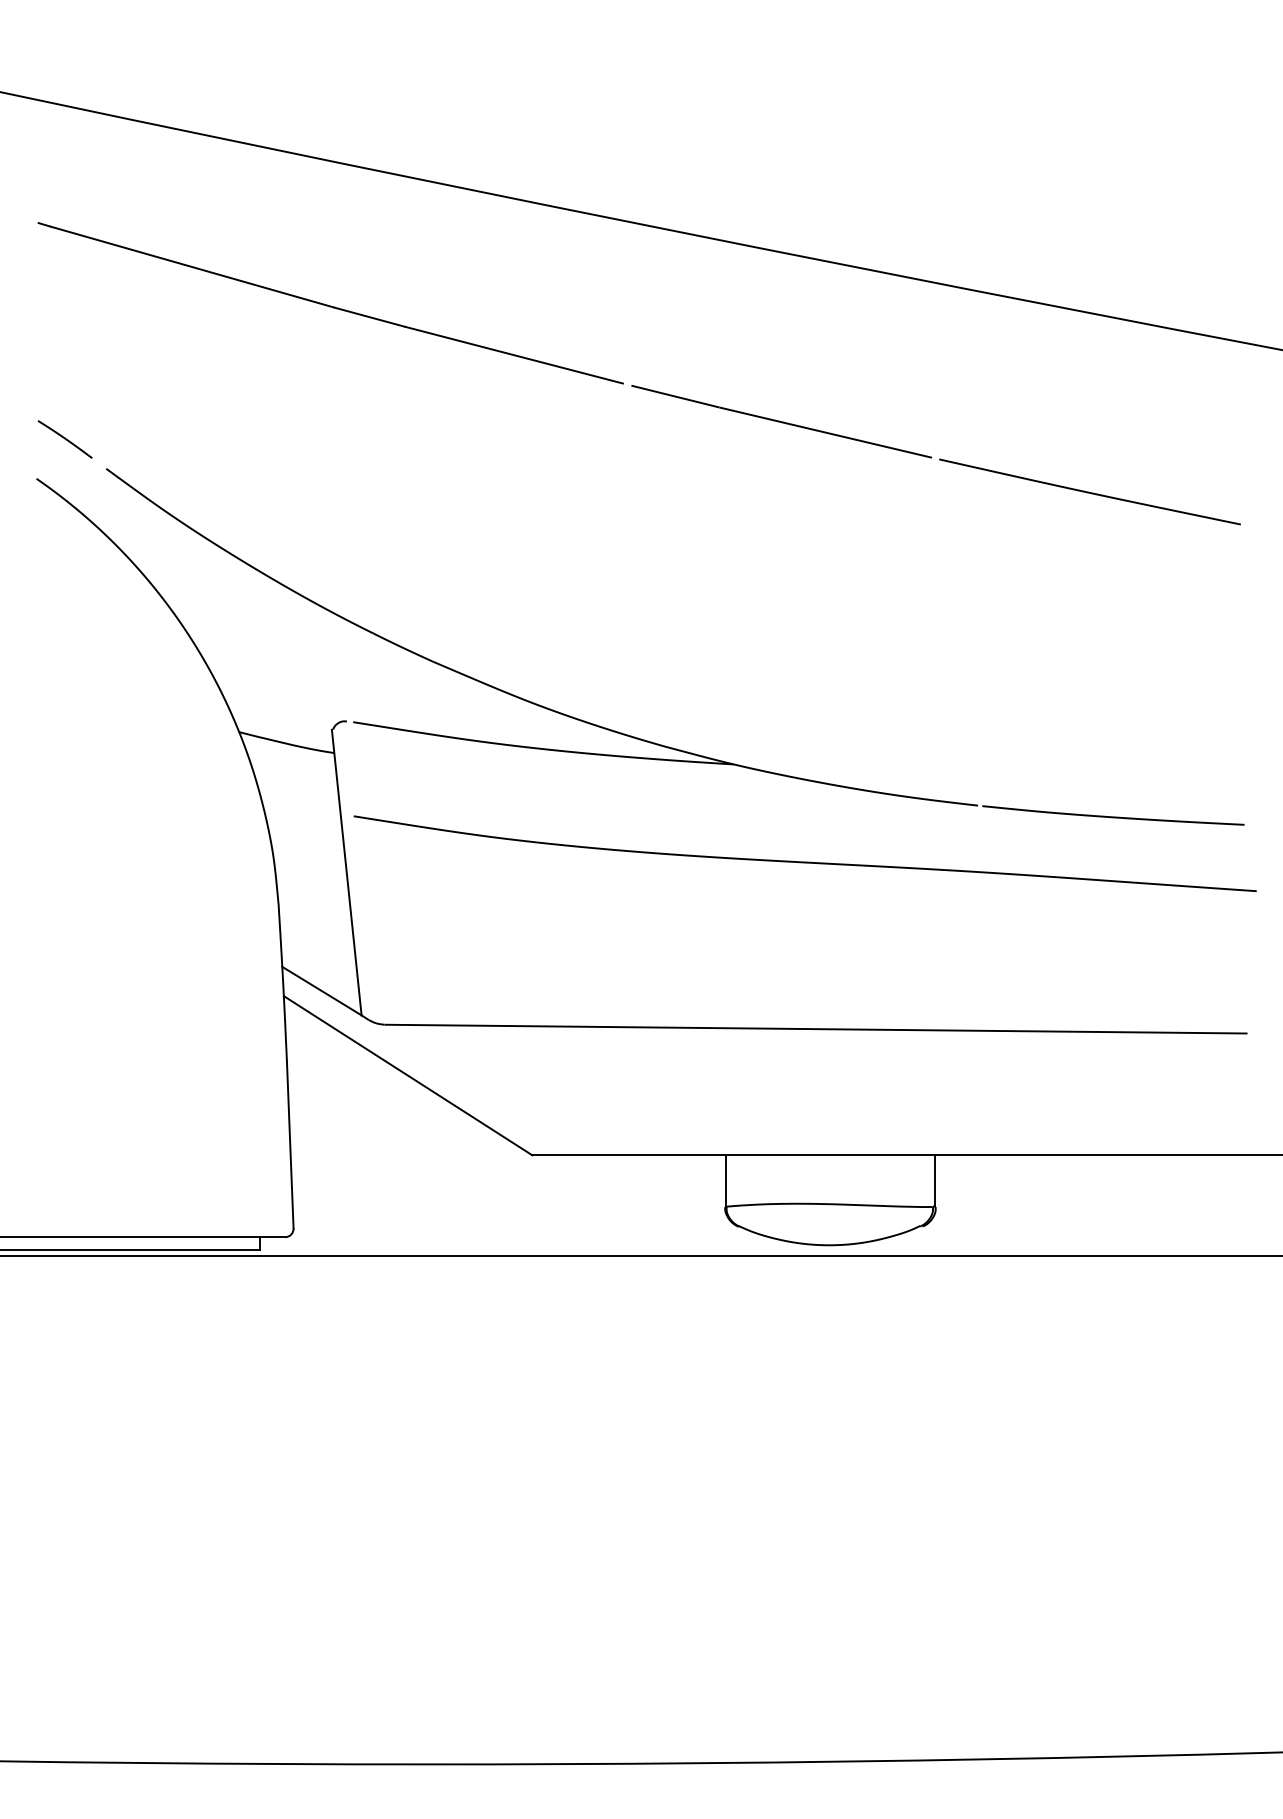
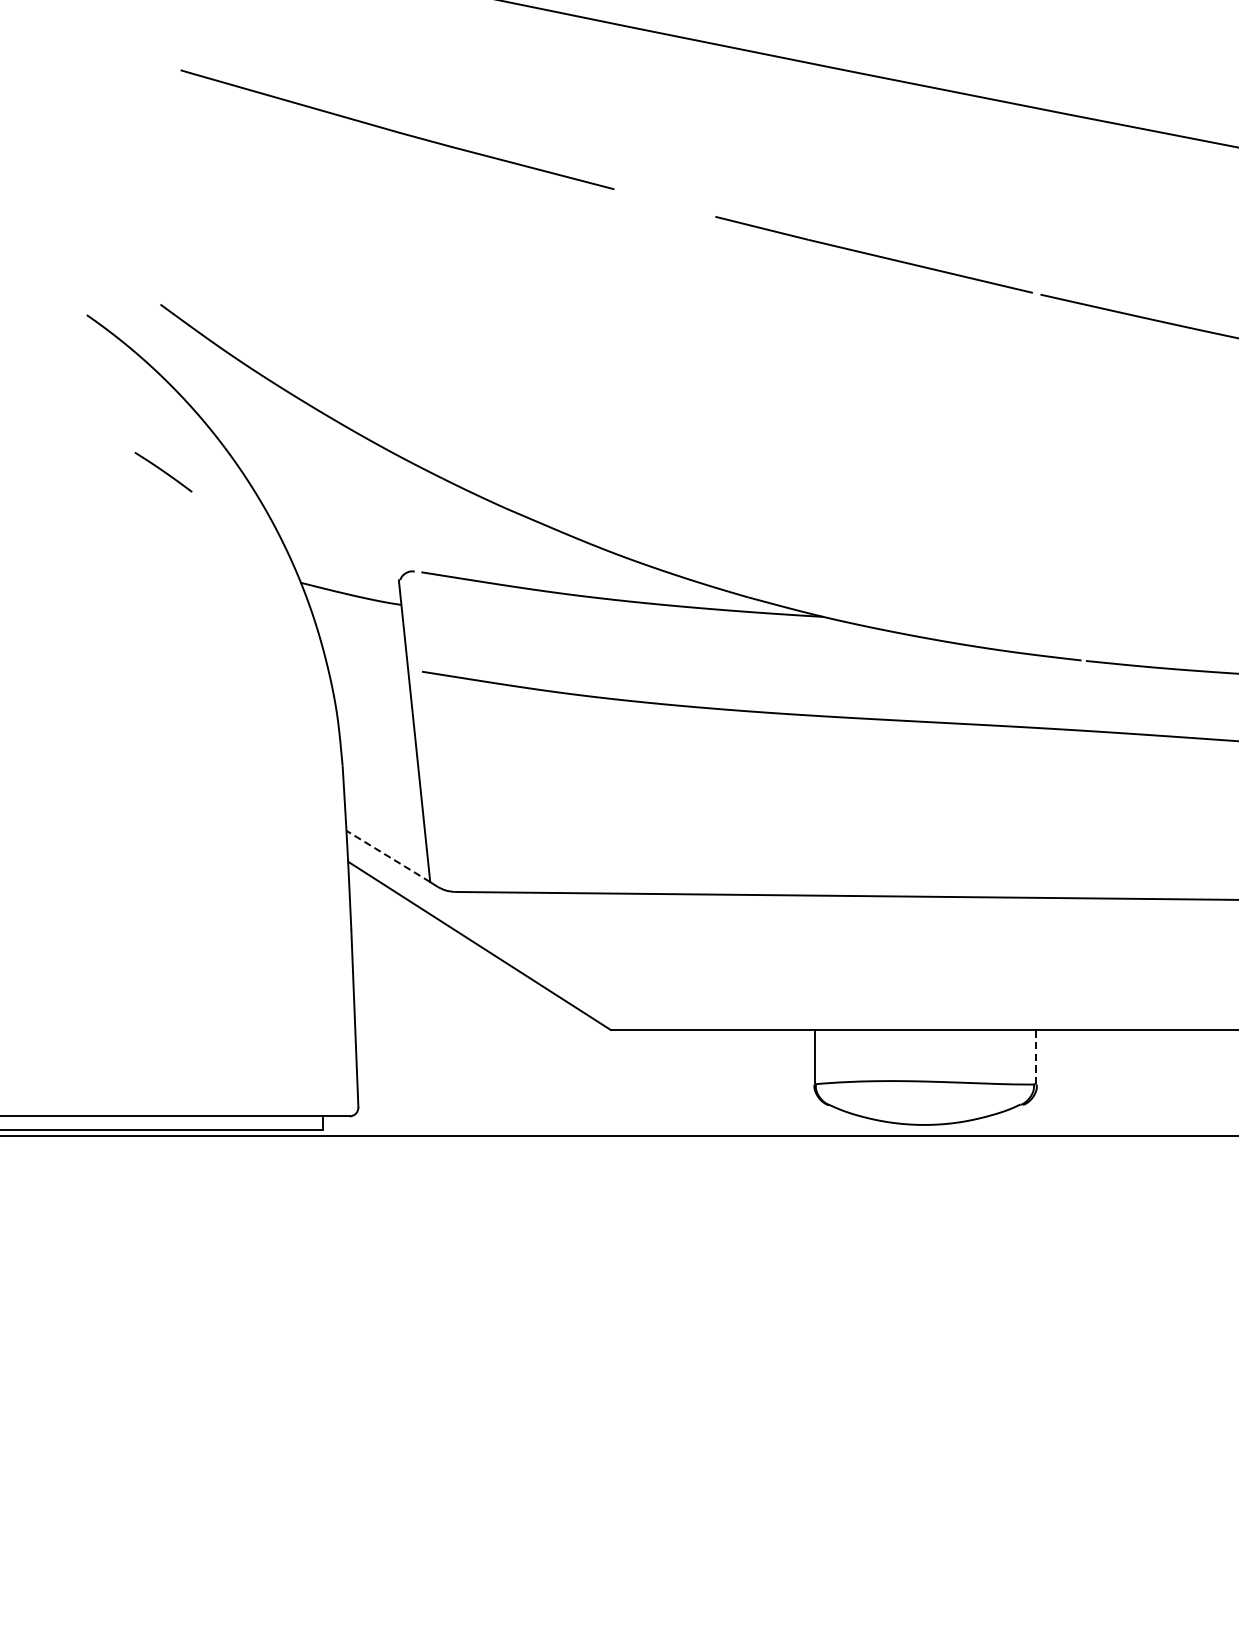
part: (330, 303) -> (397, 129), size x0.7
line: (64, 439) -> (162, 472), moved
line: (321, 990) -> (387, 855), solid -> dashed
line: (935, 1181) -> (1036, 1057), solid -> dashed

